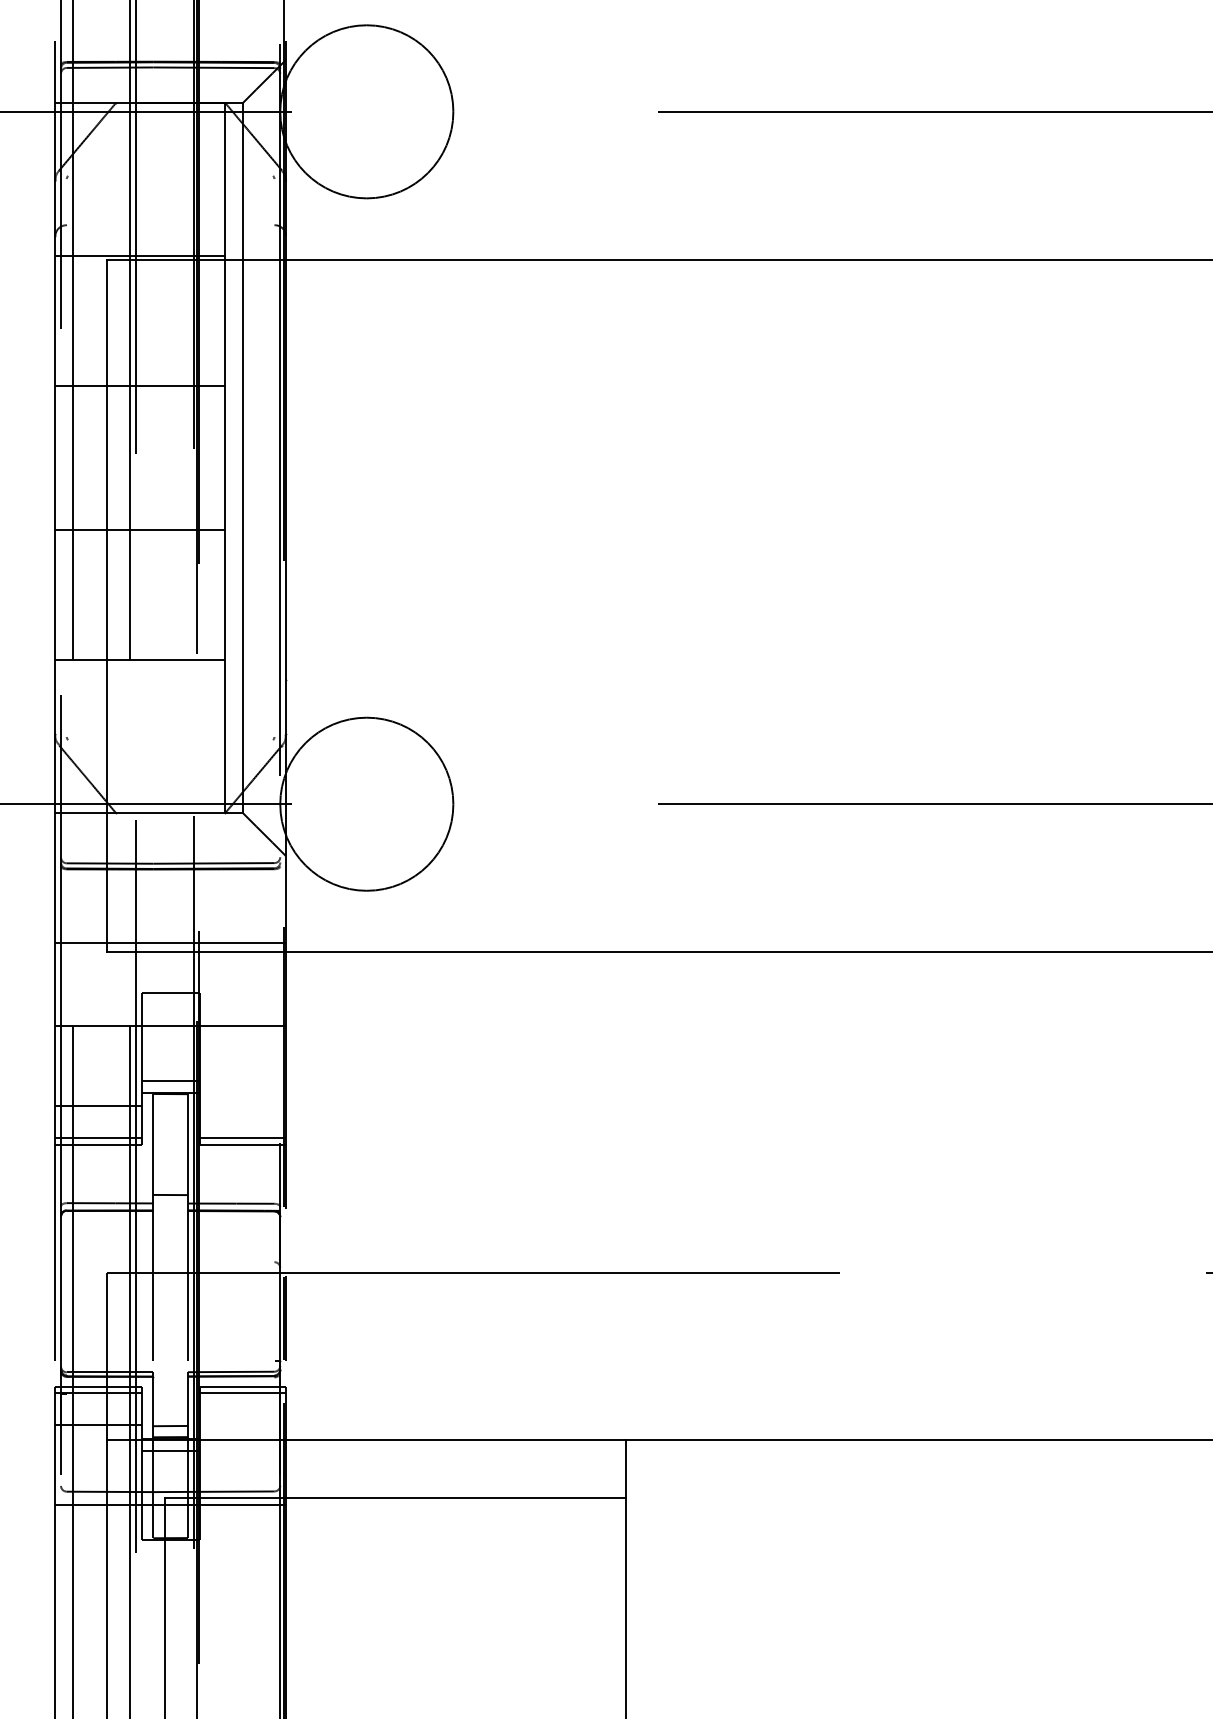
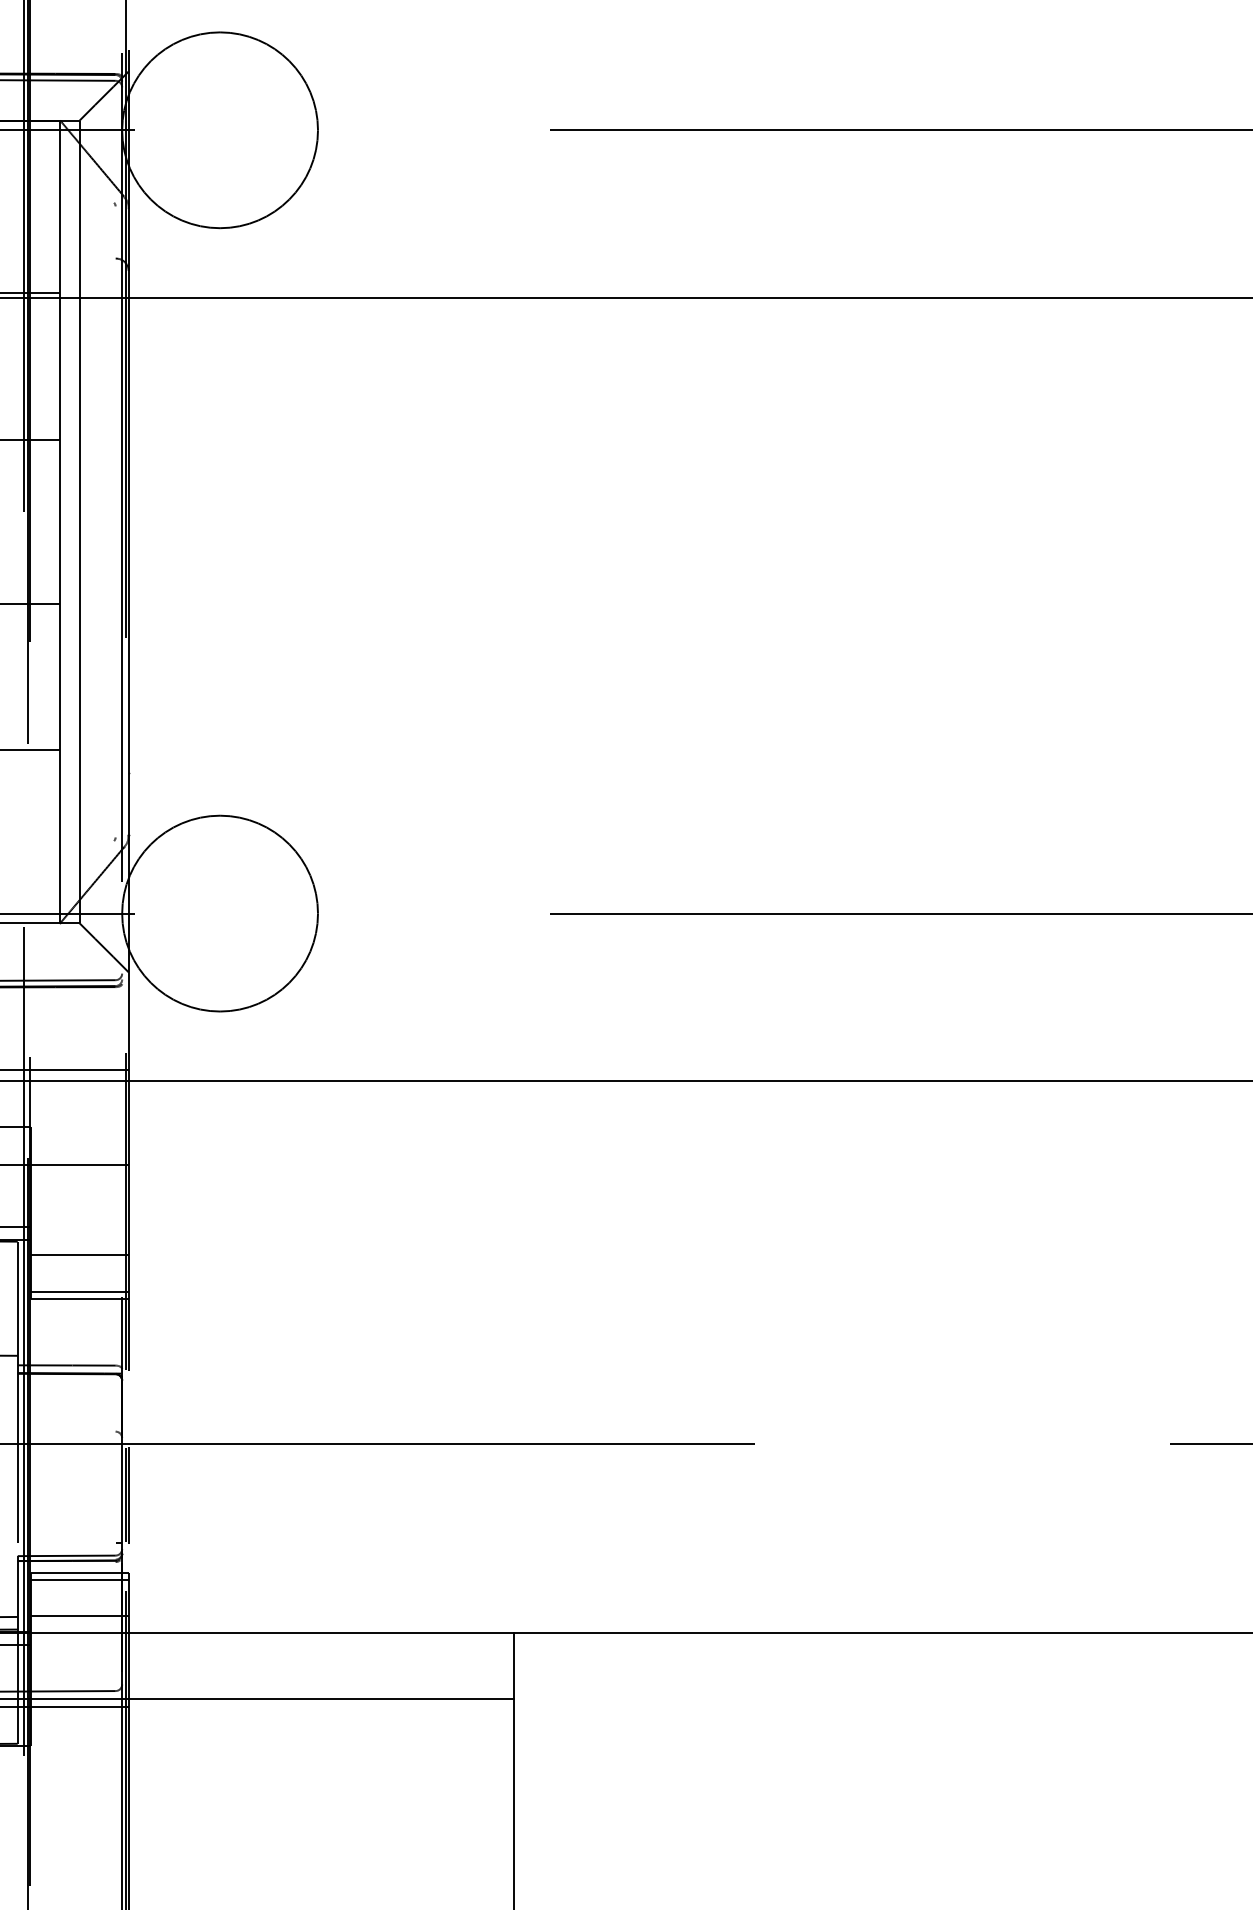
line: (242, 1106) -> (79, 1255), added
line: (242, 1425) -> (79, 1616), added

